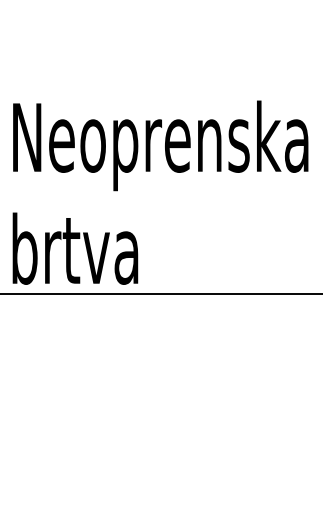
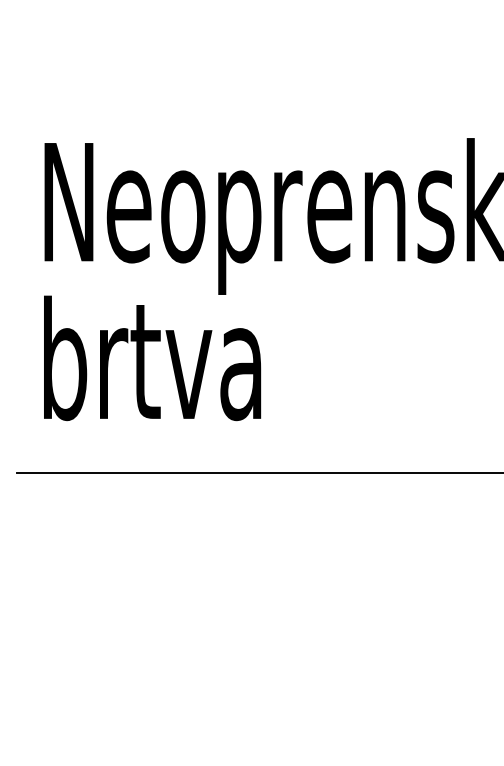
text: (75, 248) -> (152, 357), moved

